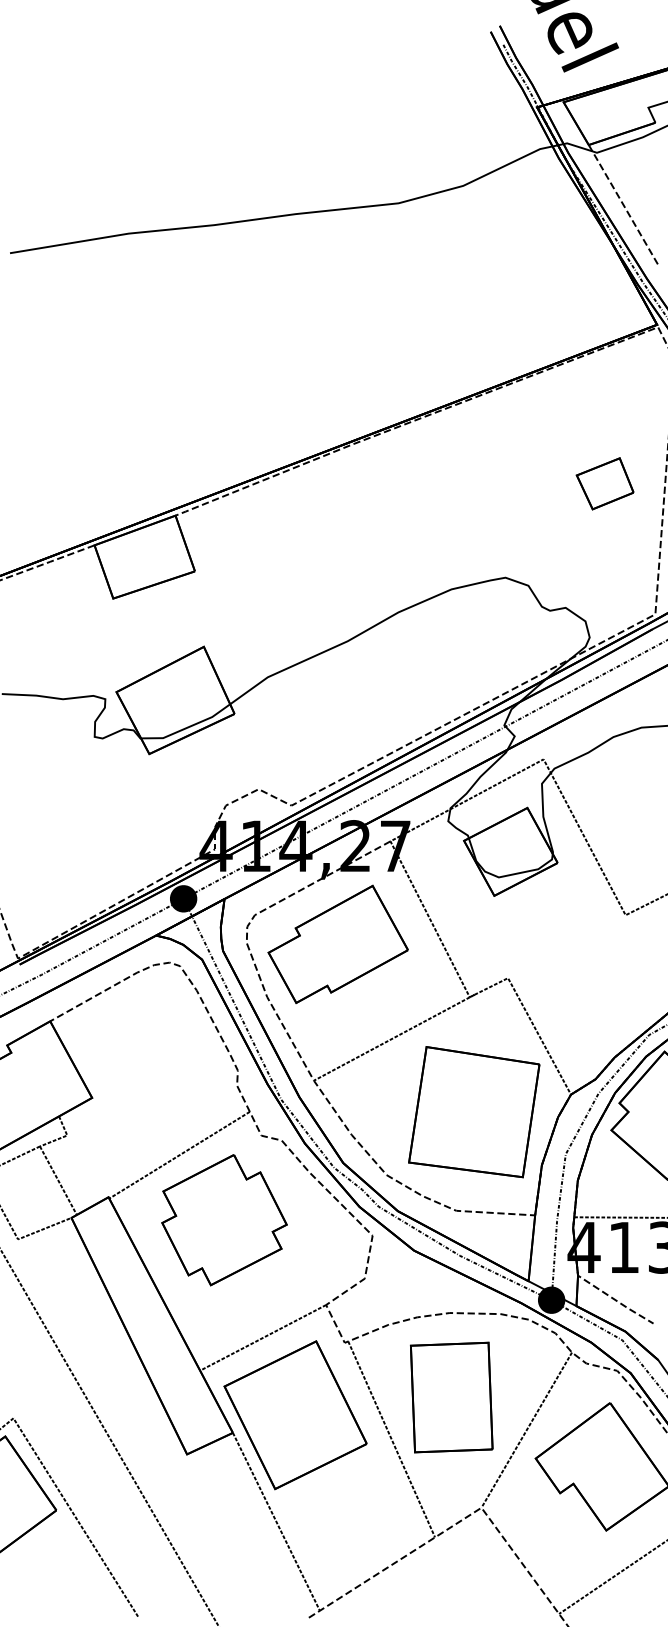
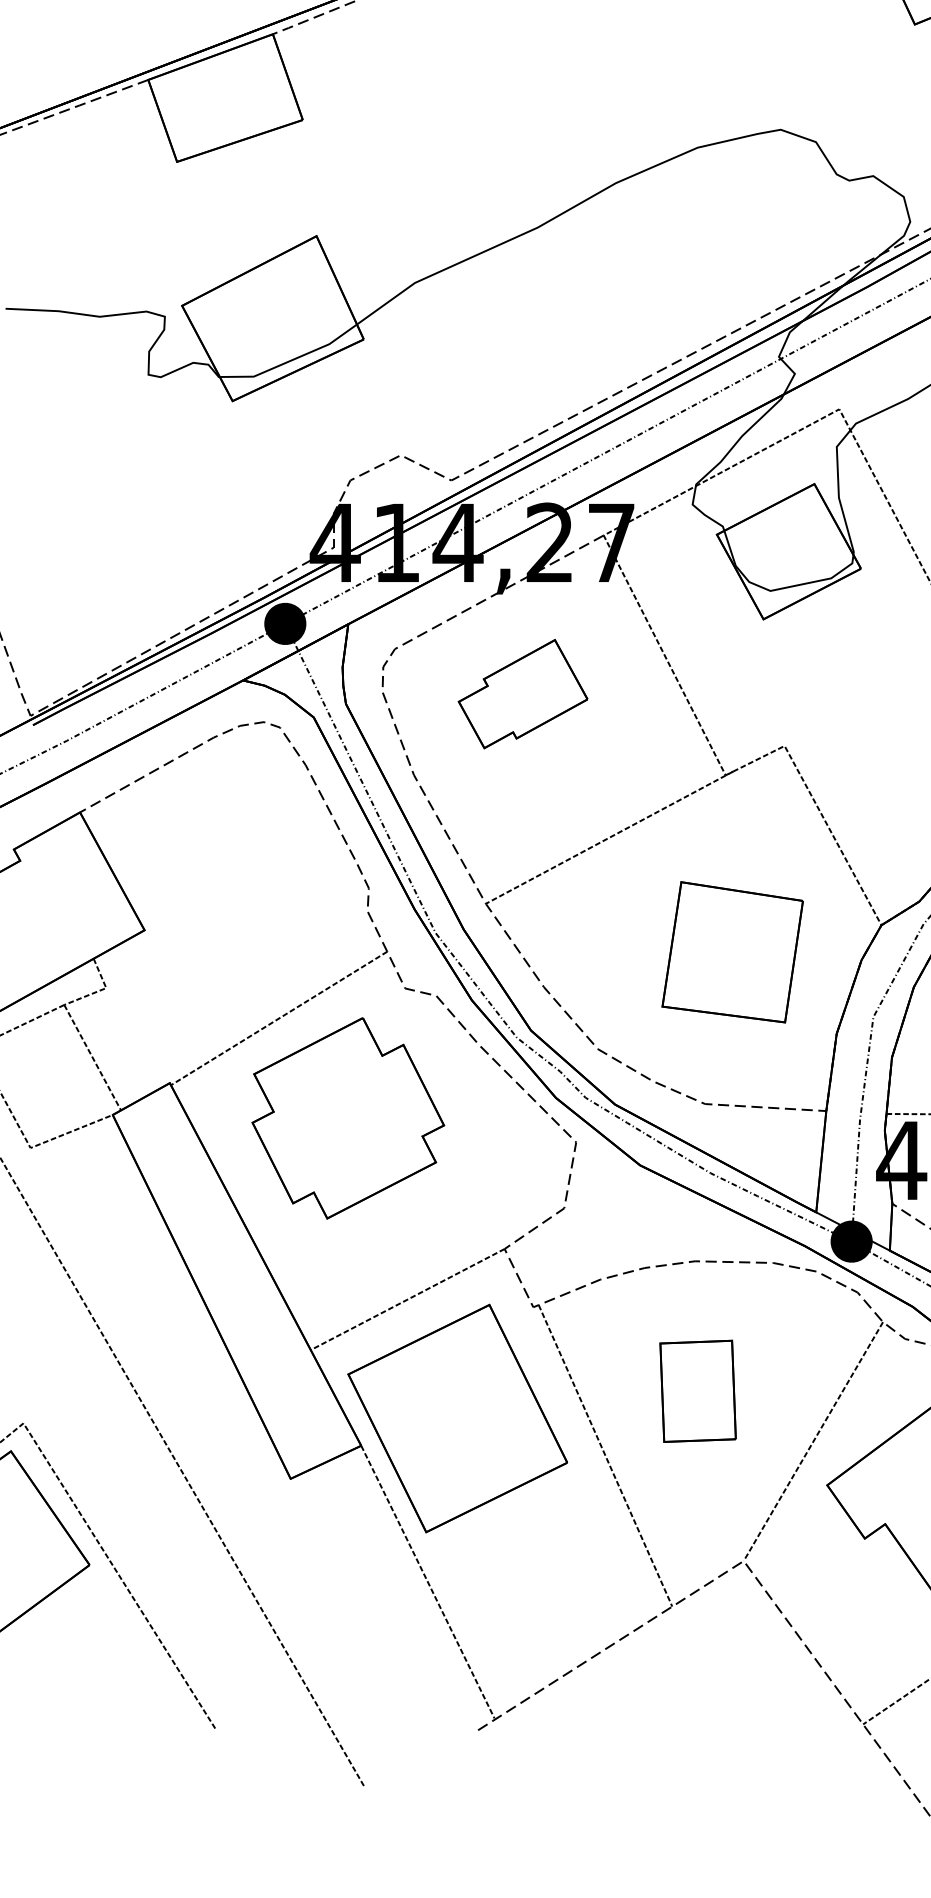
part: (337, 944) -> (522, 694), size x0.6
part: (474, 1112) -> (732, 952), size x0.7
part: (451, 1397) -> (697, 1391), size x0.6

